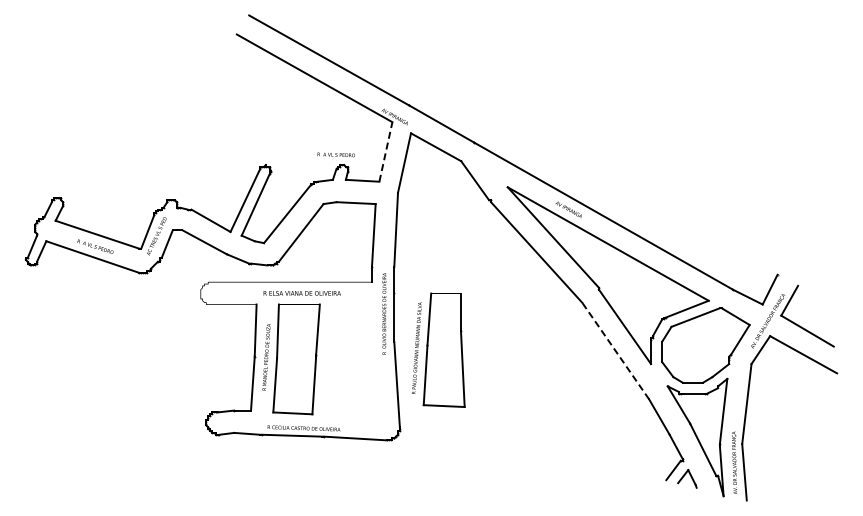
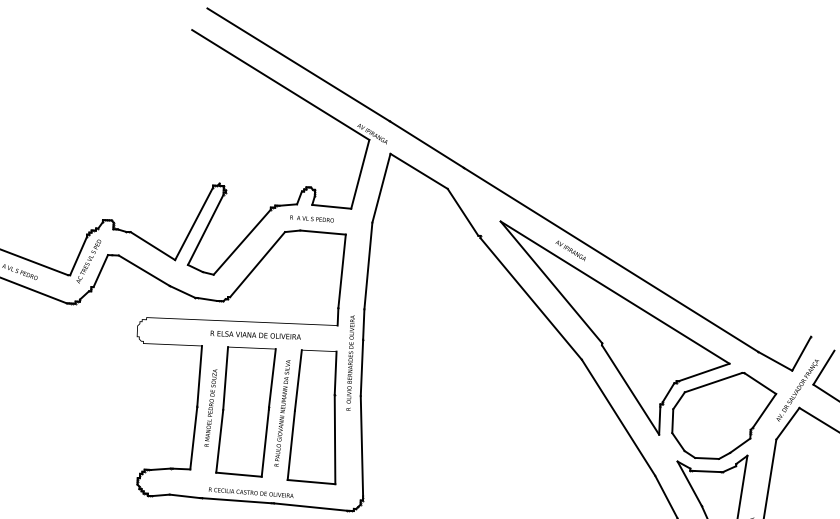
line: (386, 151) -> (360, 173), dashed -> solid
text: (335, 154) -> (311, 218), moved
part: (438, 349) -> (307, 415), moved
line: (615, 351) -> (618, 418), dashed -> solid

